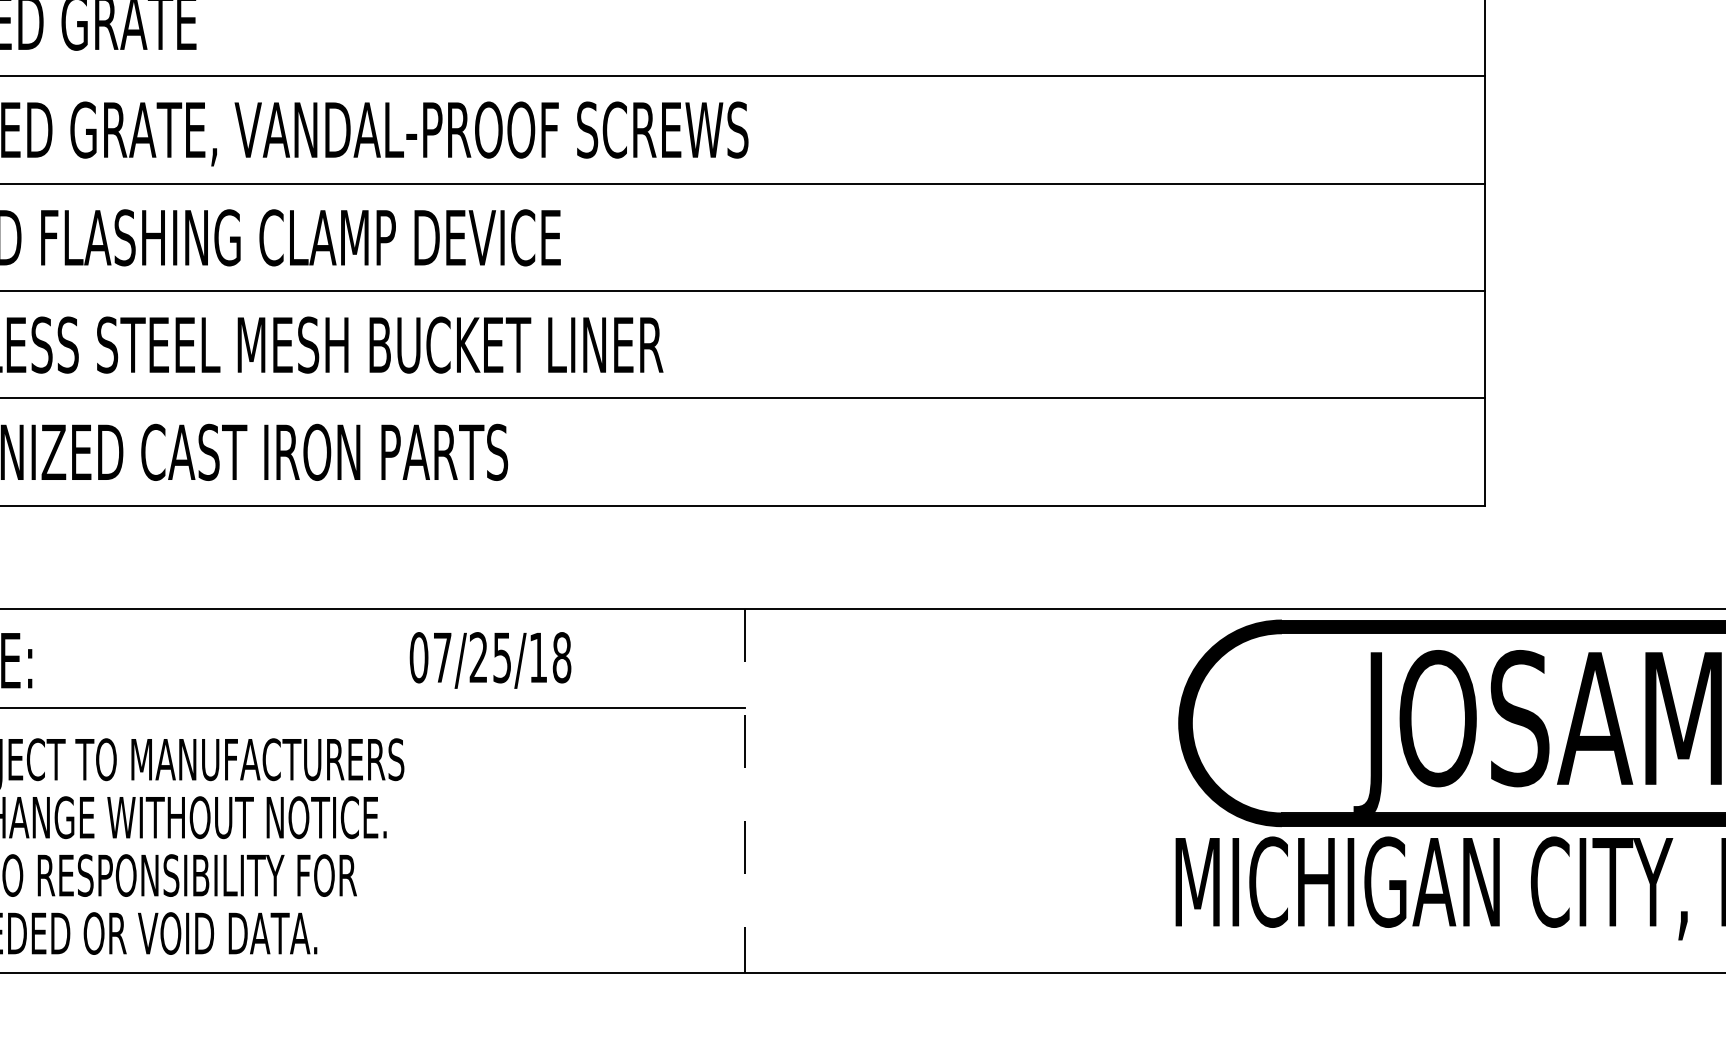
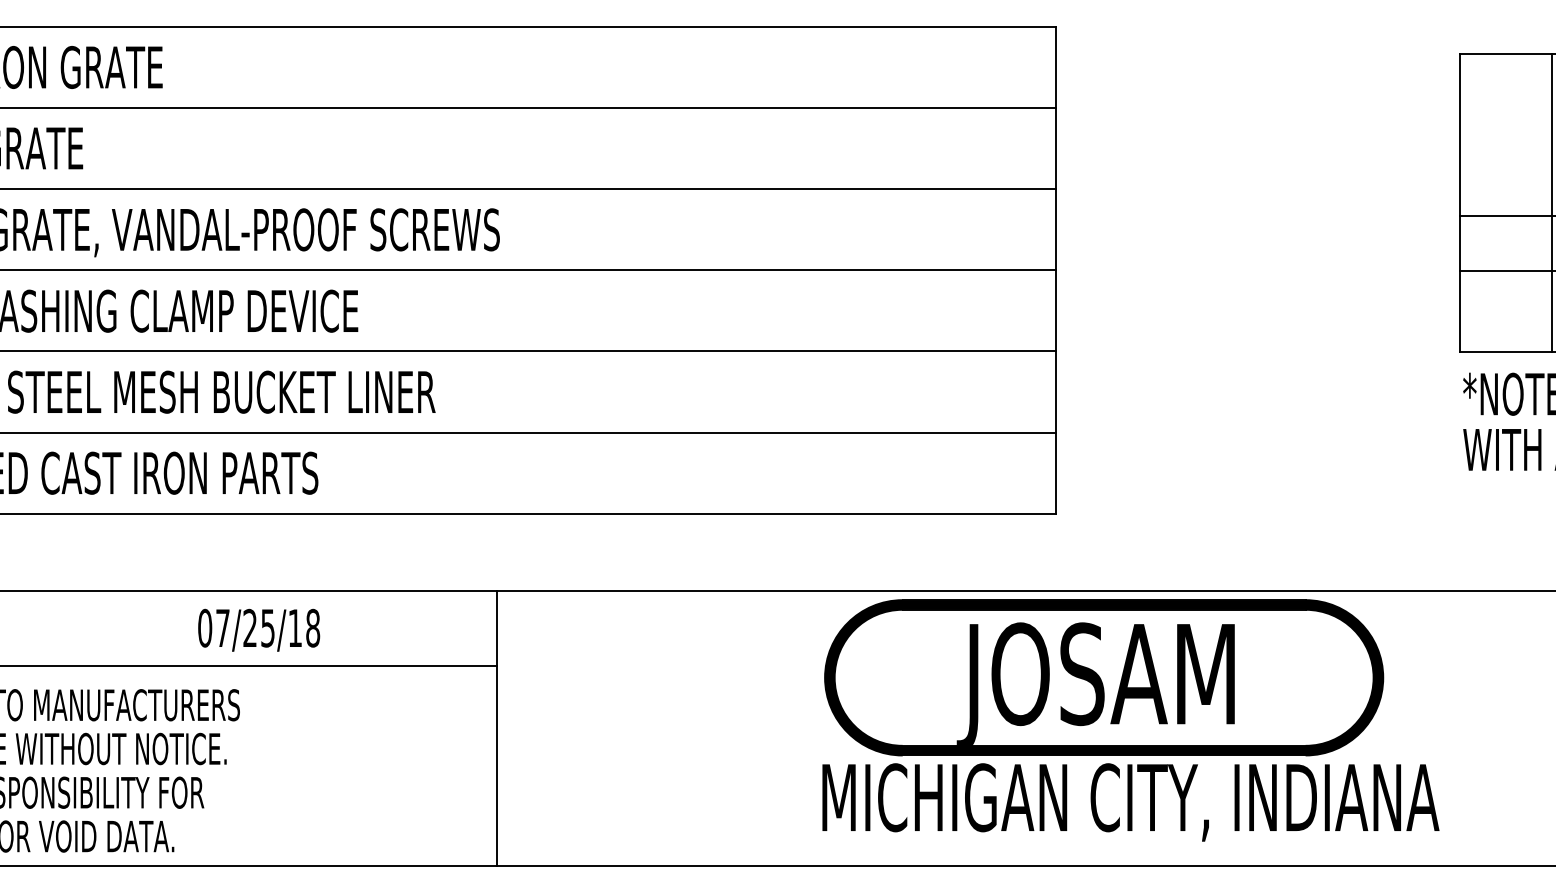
text: (491, 659) -> (259, 629), moved
line: (743, 790) -> (496, 728), dashed -> solid

